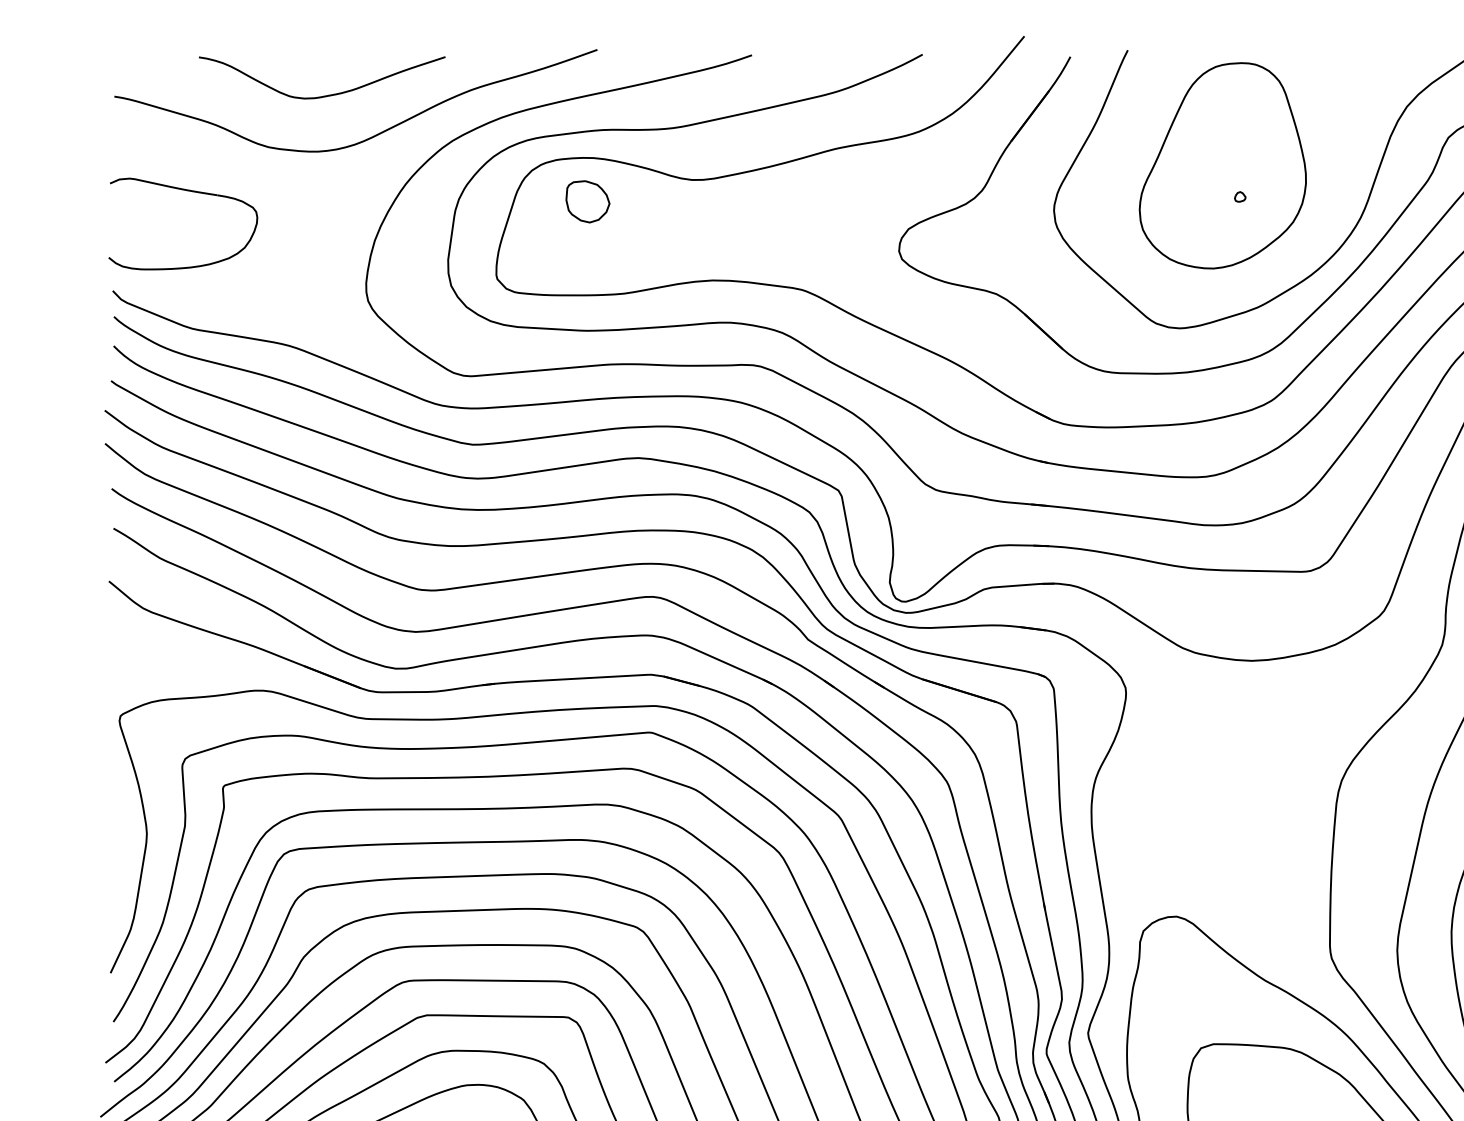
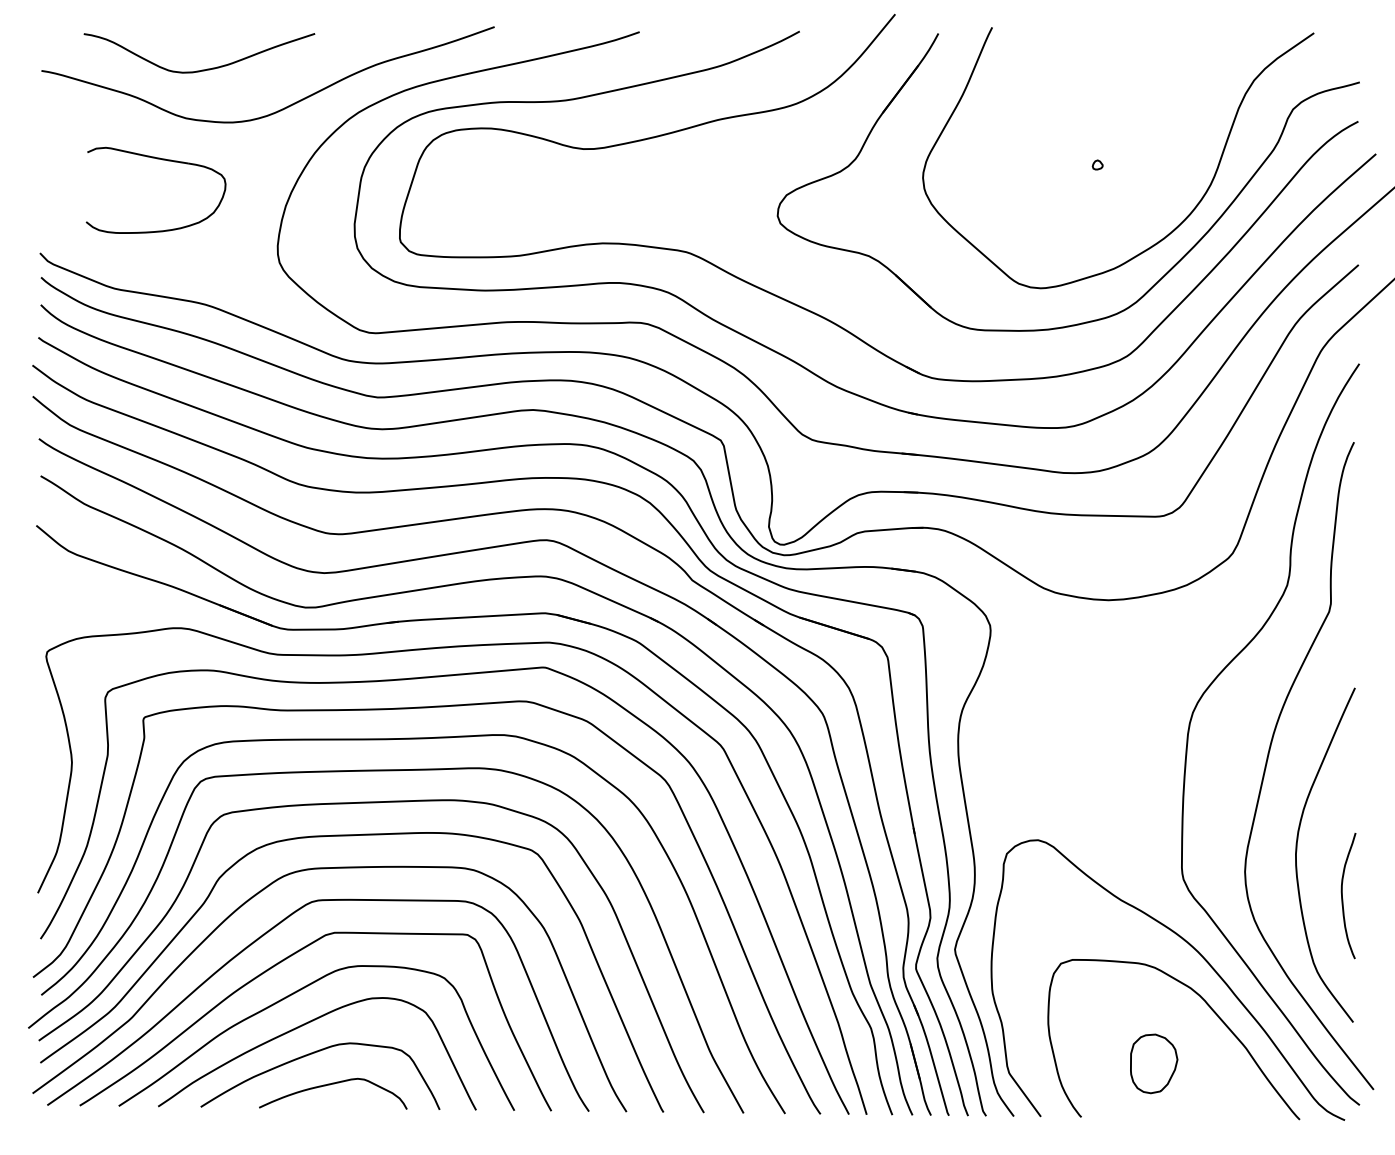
curve: (325, 95) -> (202, 69), moved
part: (1222, 165) -> (1081, 135), removed
part: (190, 192) -> (162, 160), moved
part: (587, 201) -> (485, 169), removed

